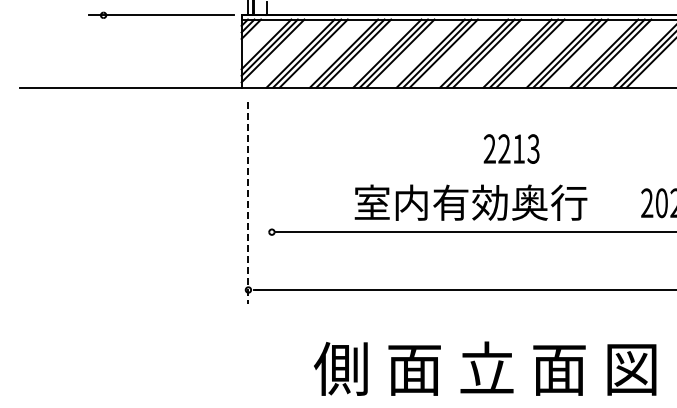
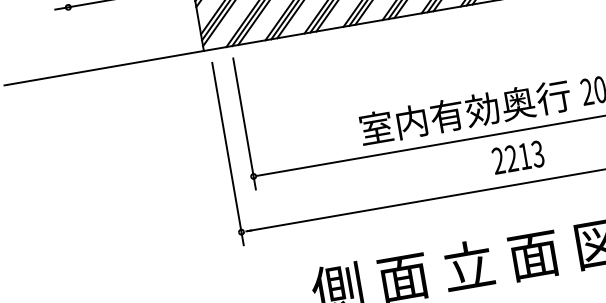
text: (511, 148) -> (517, 157), moved
line: (271, 173) -> (244, 123), added
text: (470, 202) -> (464, 112), moved
line: (248, 203) -> (228, 154), dashed -> solid

